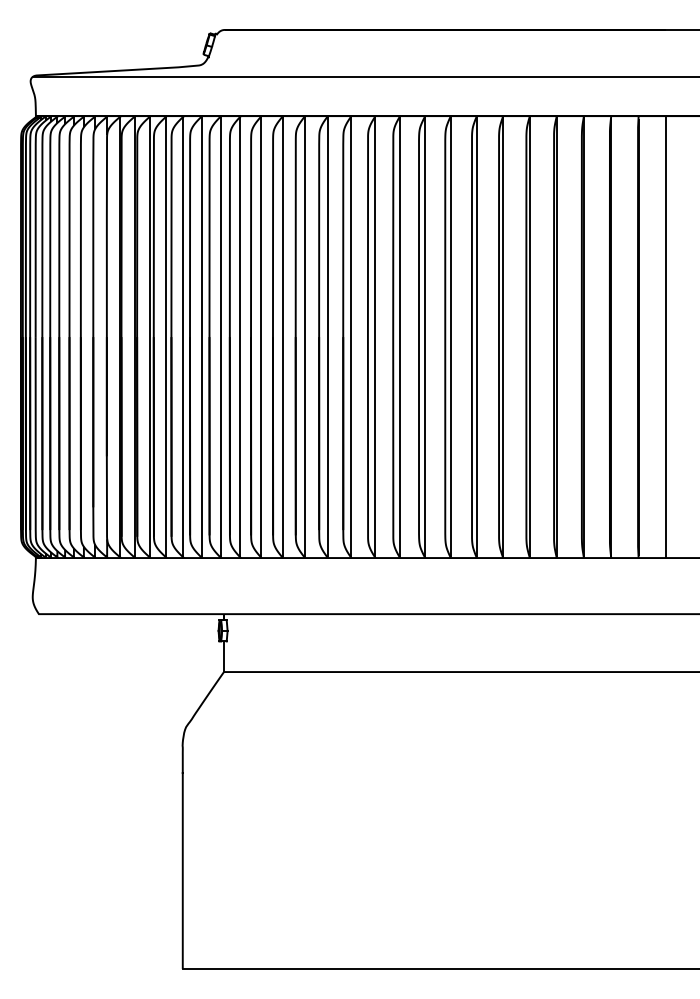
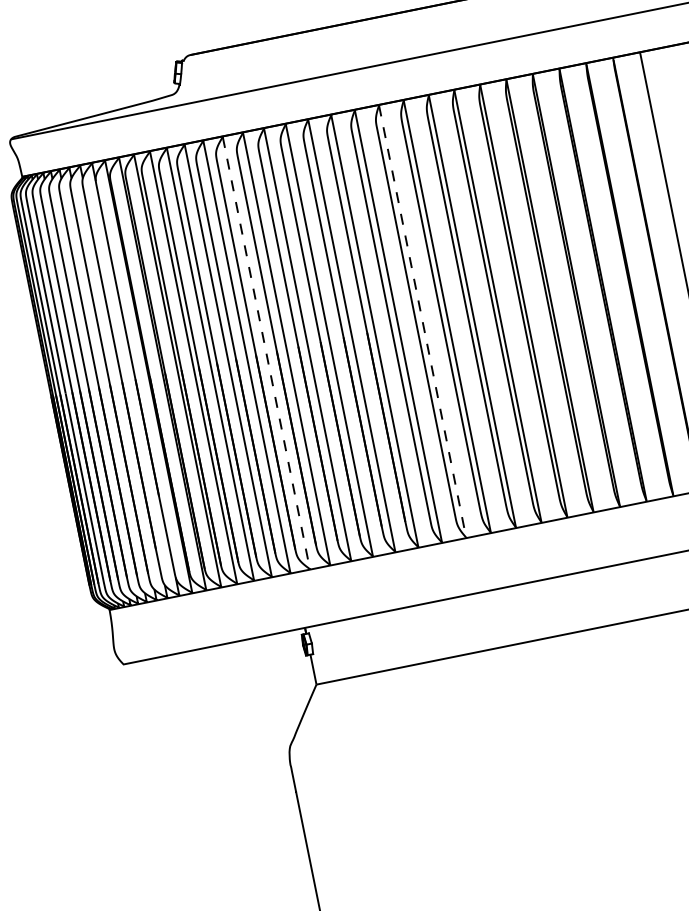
line: (240, 337) -> (266, 353), solid -> dashed
line: (399, 337) -> (422, 321), solid -> dashed

